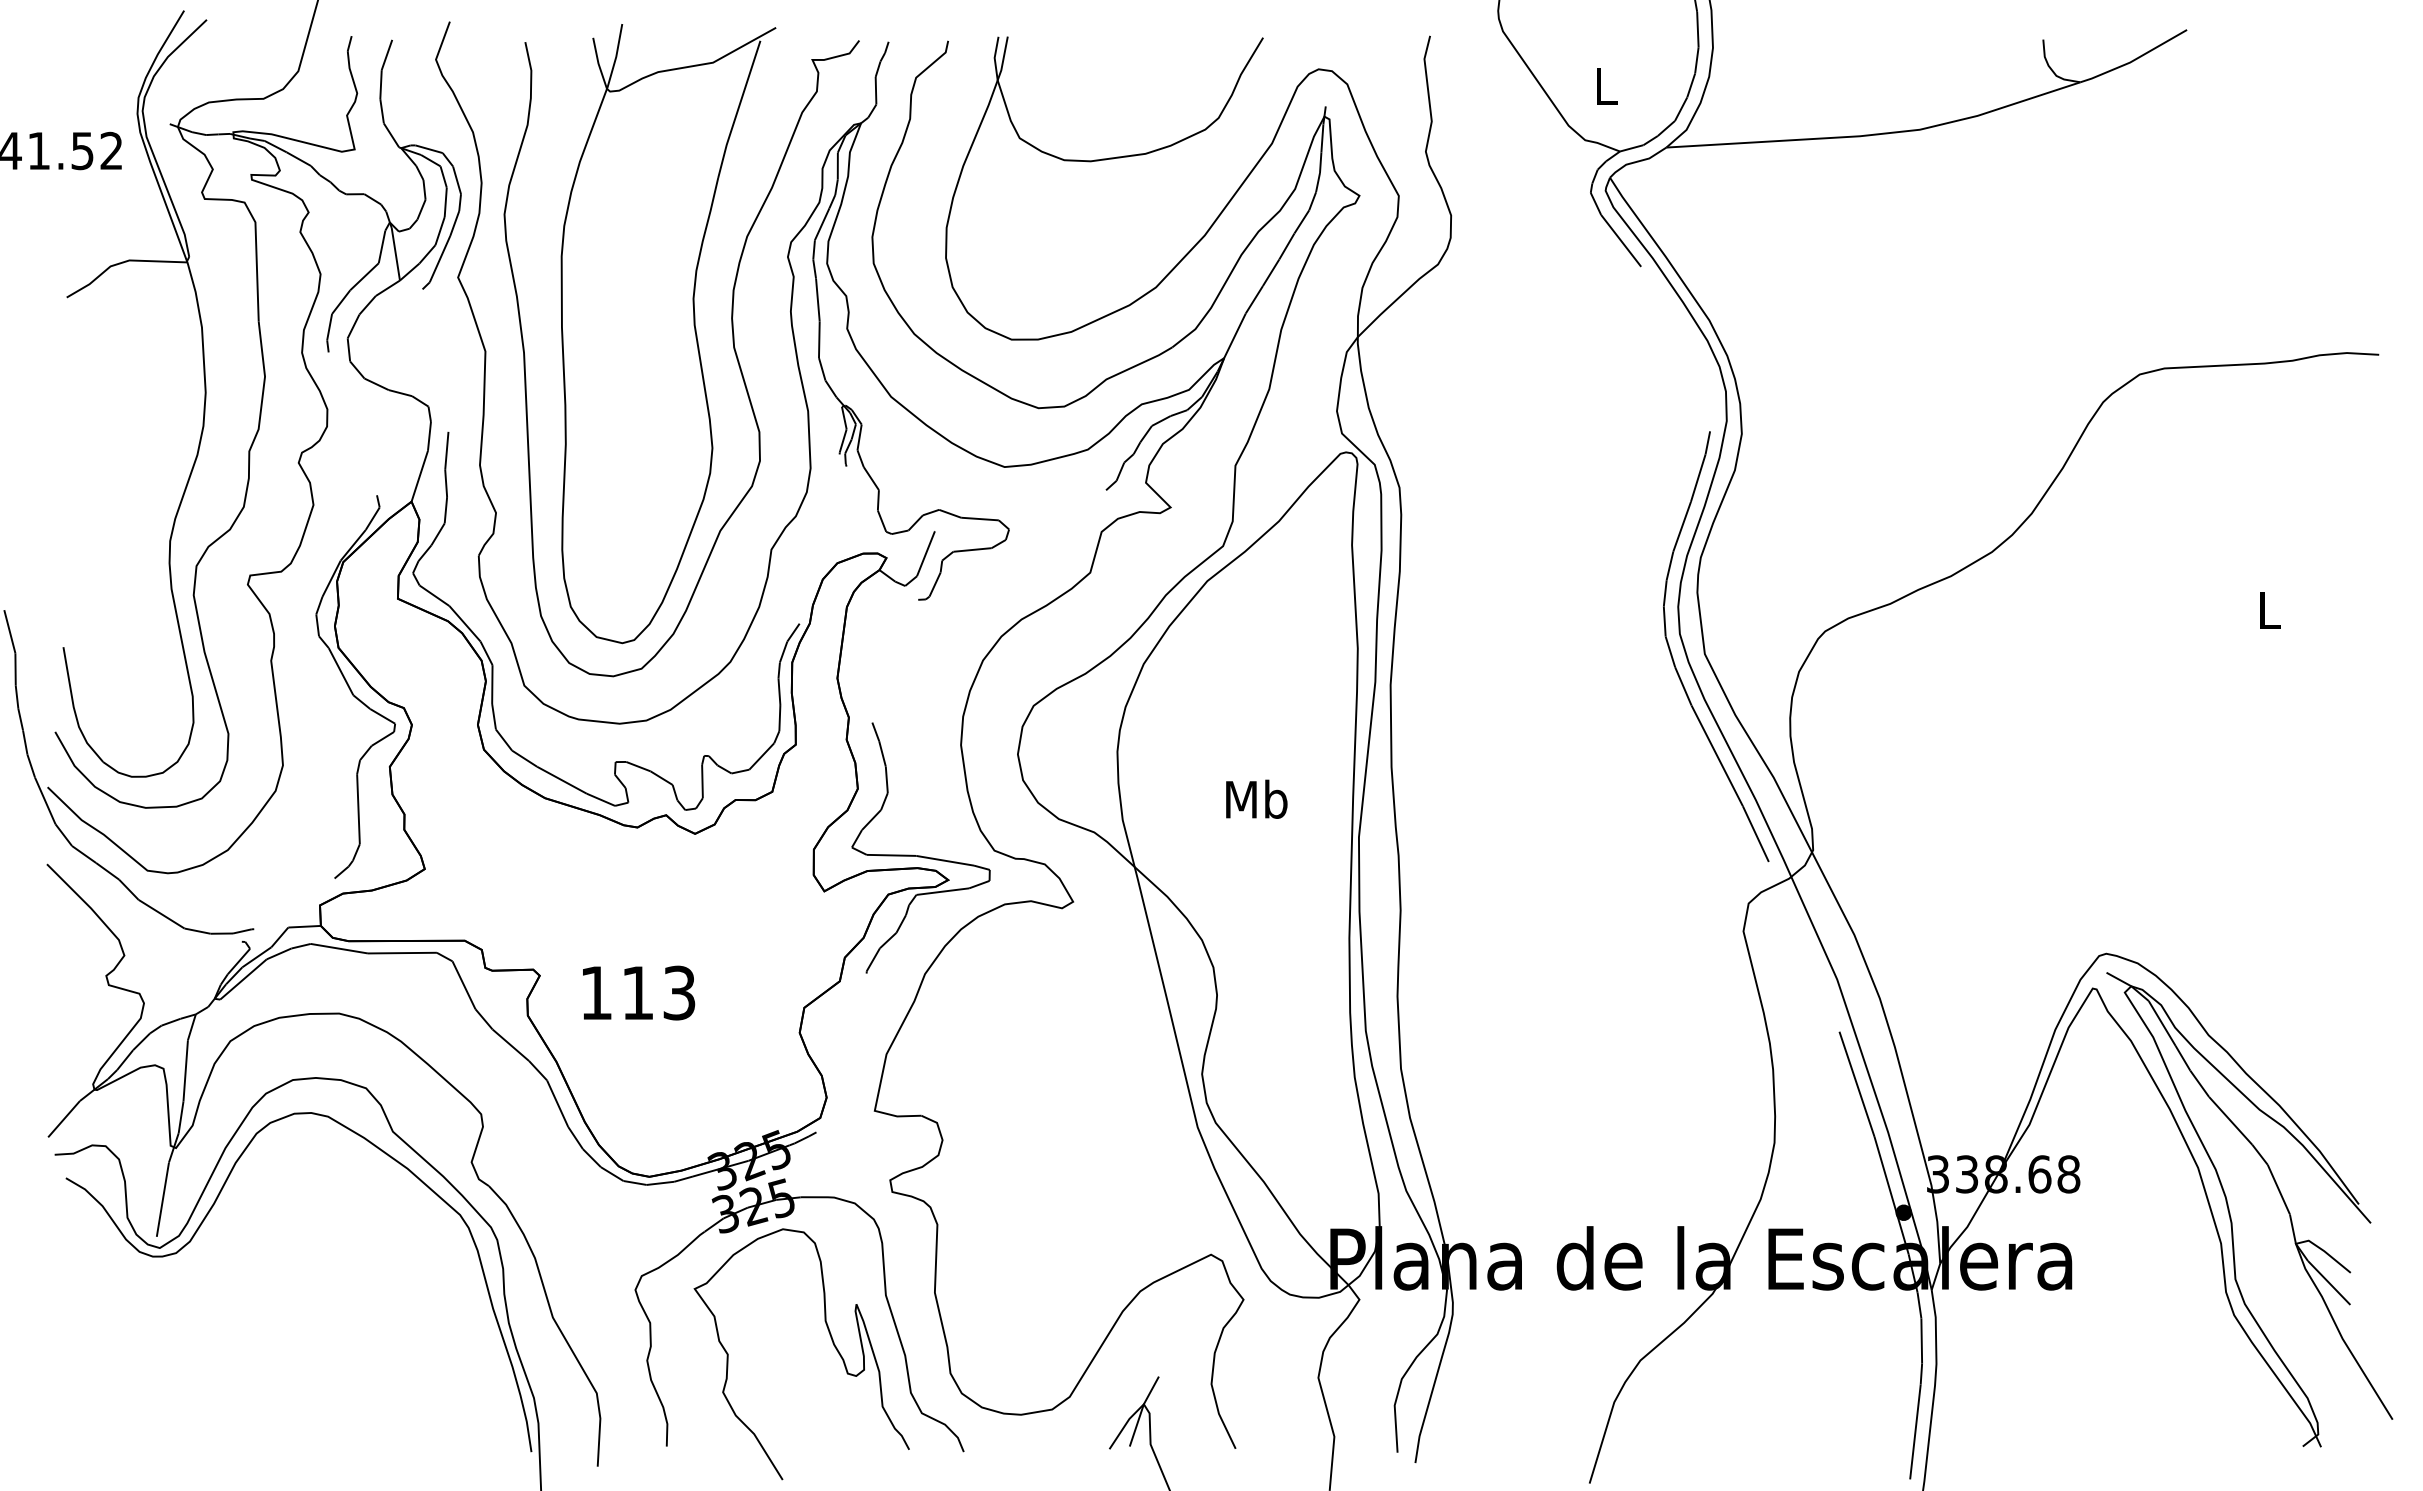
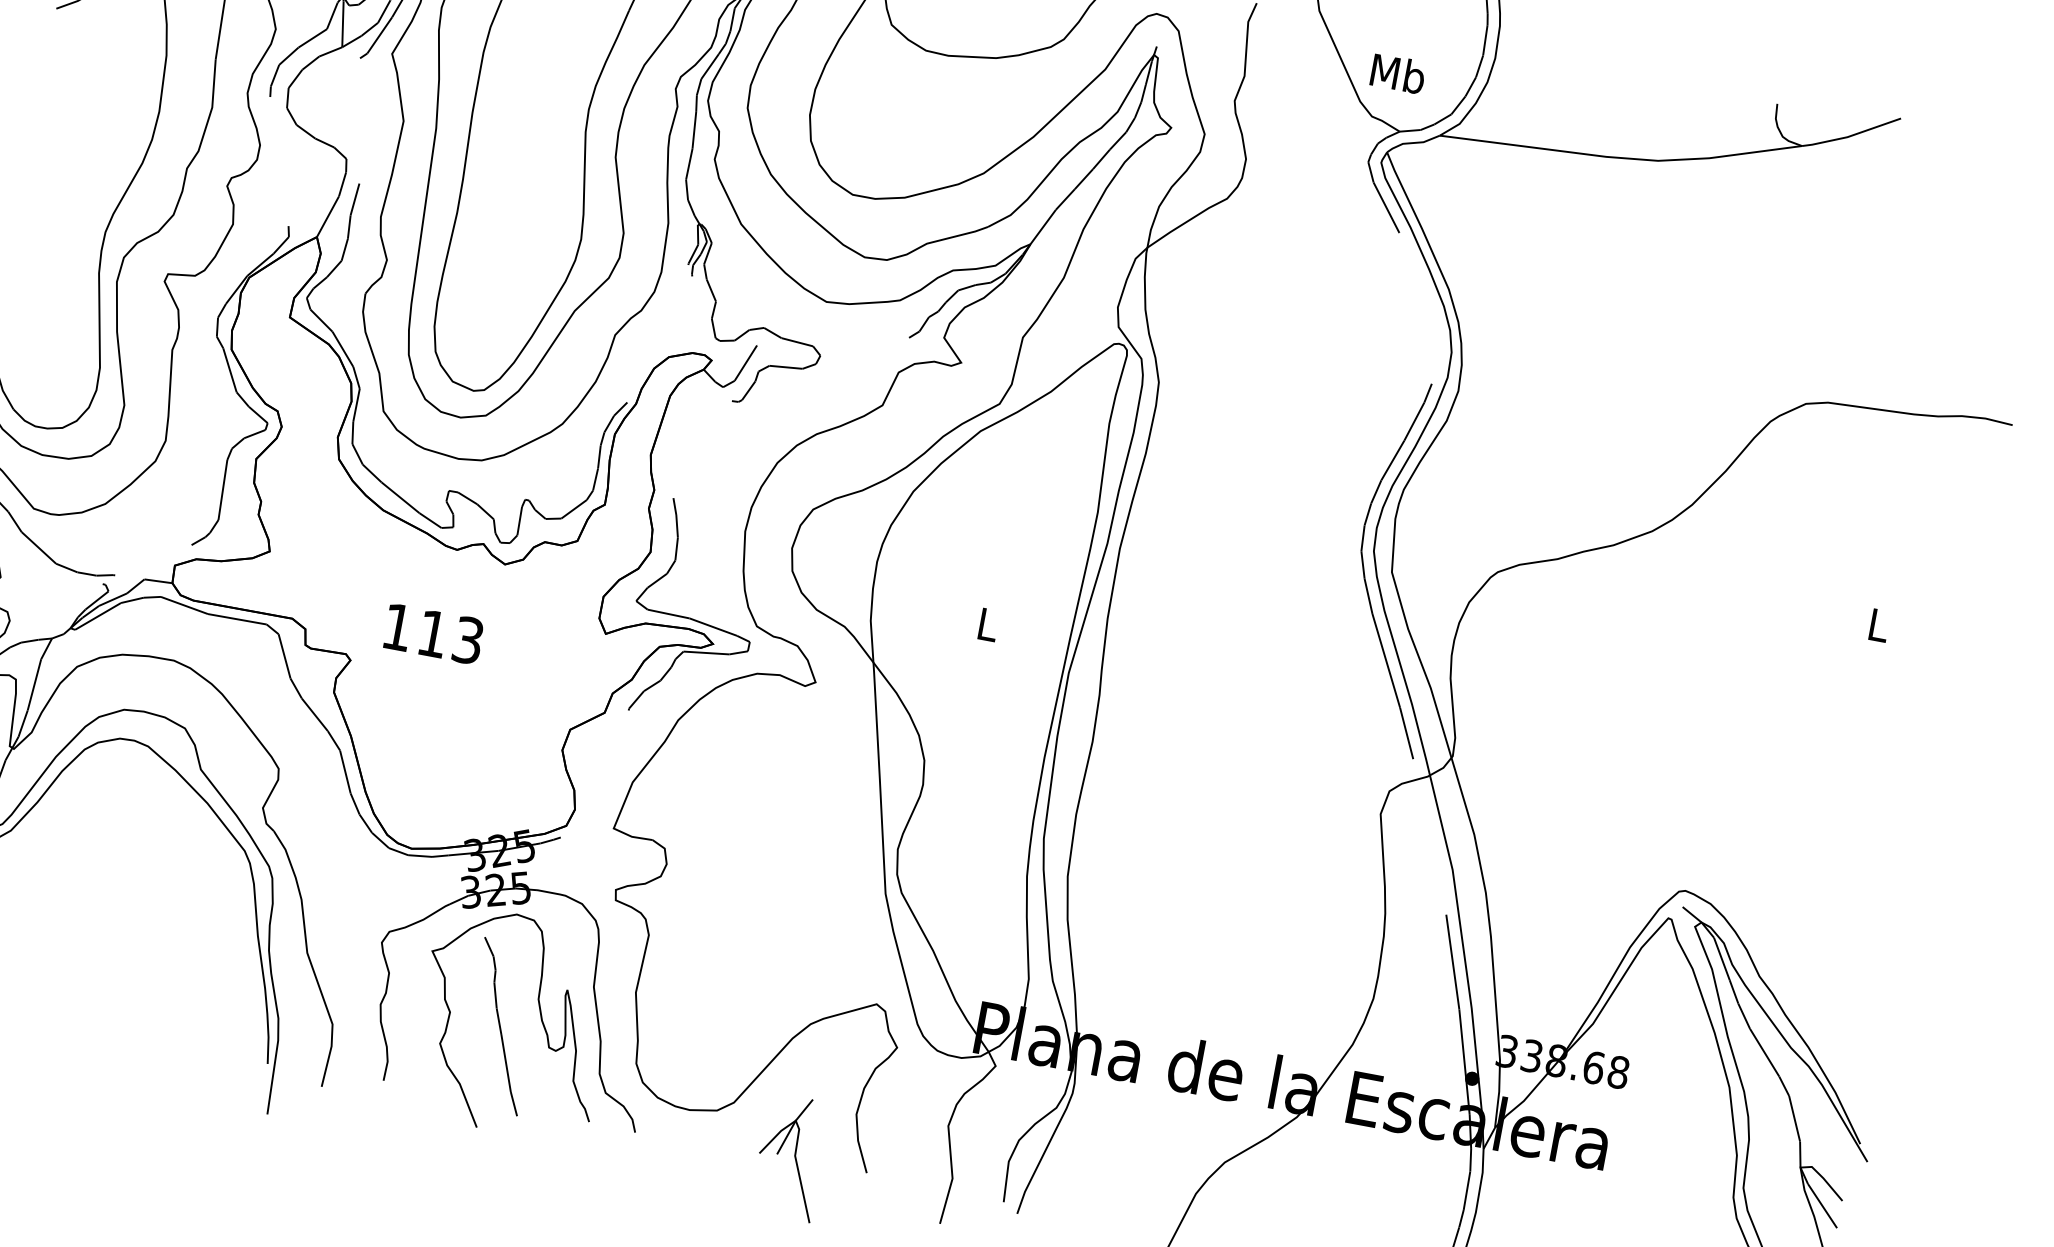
text: (1605, 85) -> (1397, 73), L -> Mb
text: (1256, 798) -> (987, 623), Mb -> L
text: (639, 992) -> (434, 633), moved
curve: (788, 1359) -> (500, 1026), added

